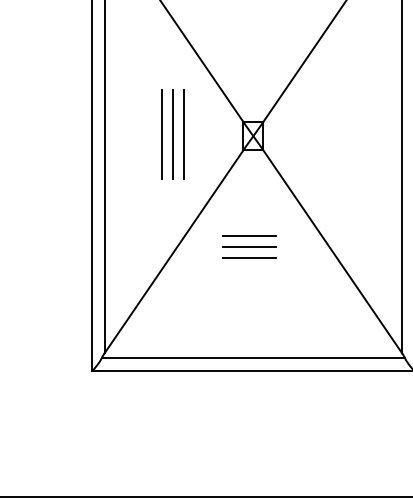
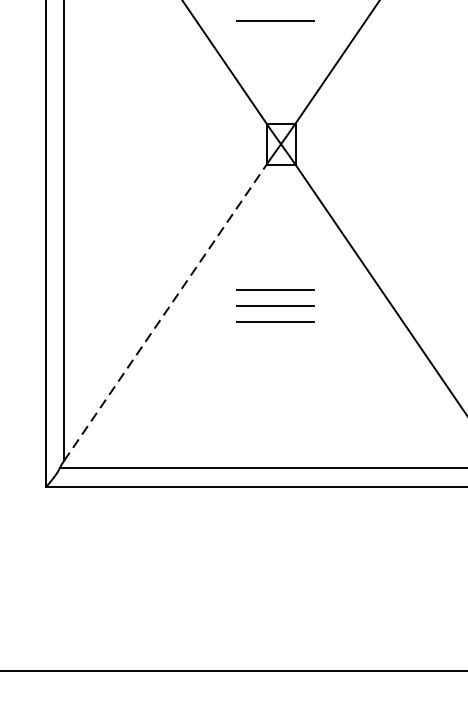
line: (249, 51) -> (275, 20), added
line: (161, 133) -> (146, 140), removed
line: (172, 133) -> (163, 140), removed
line: (184, 133) -> (180, 140), removed
line: (174, 251) -> (165, 312), solid -> dashed

